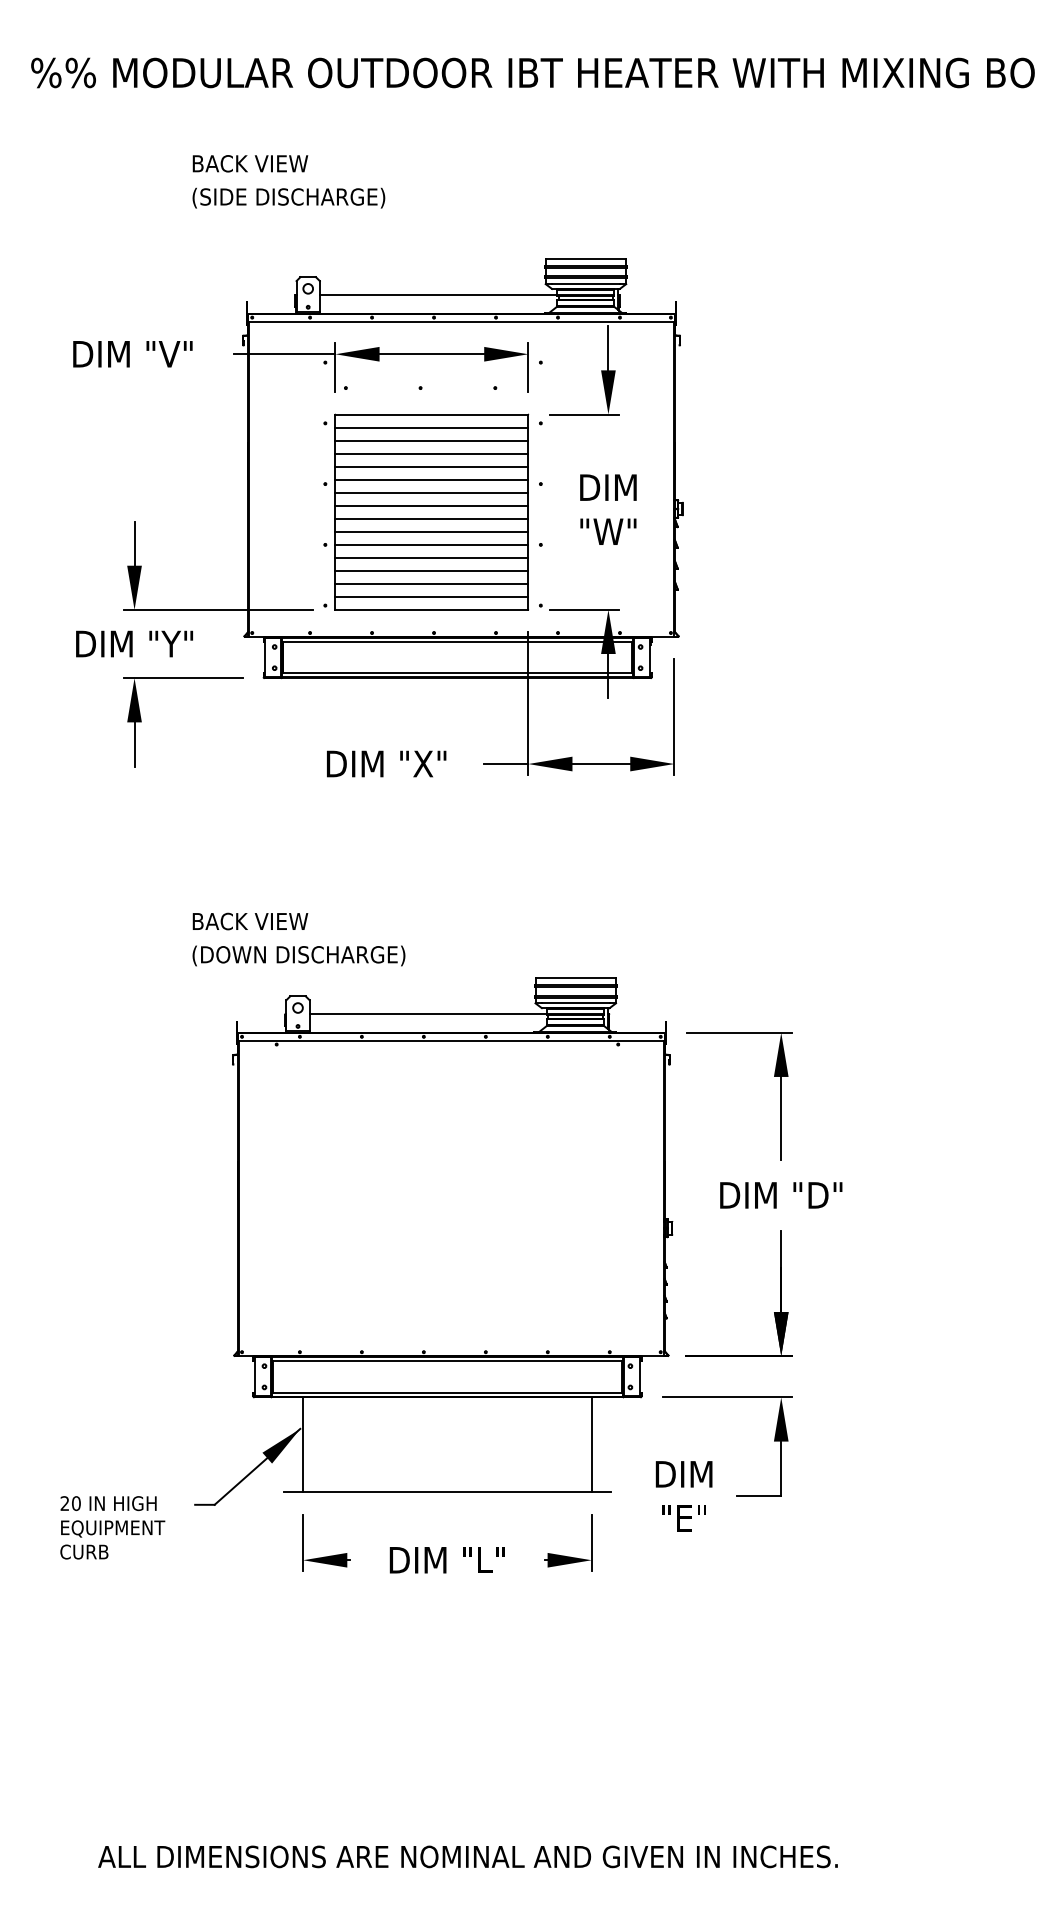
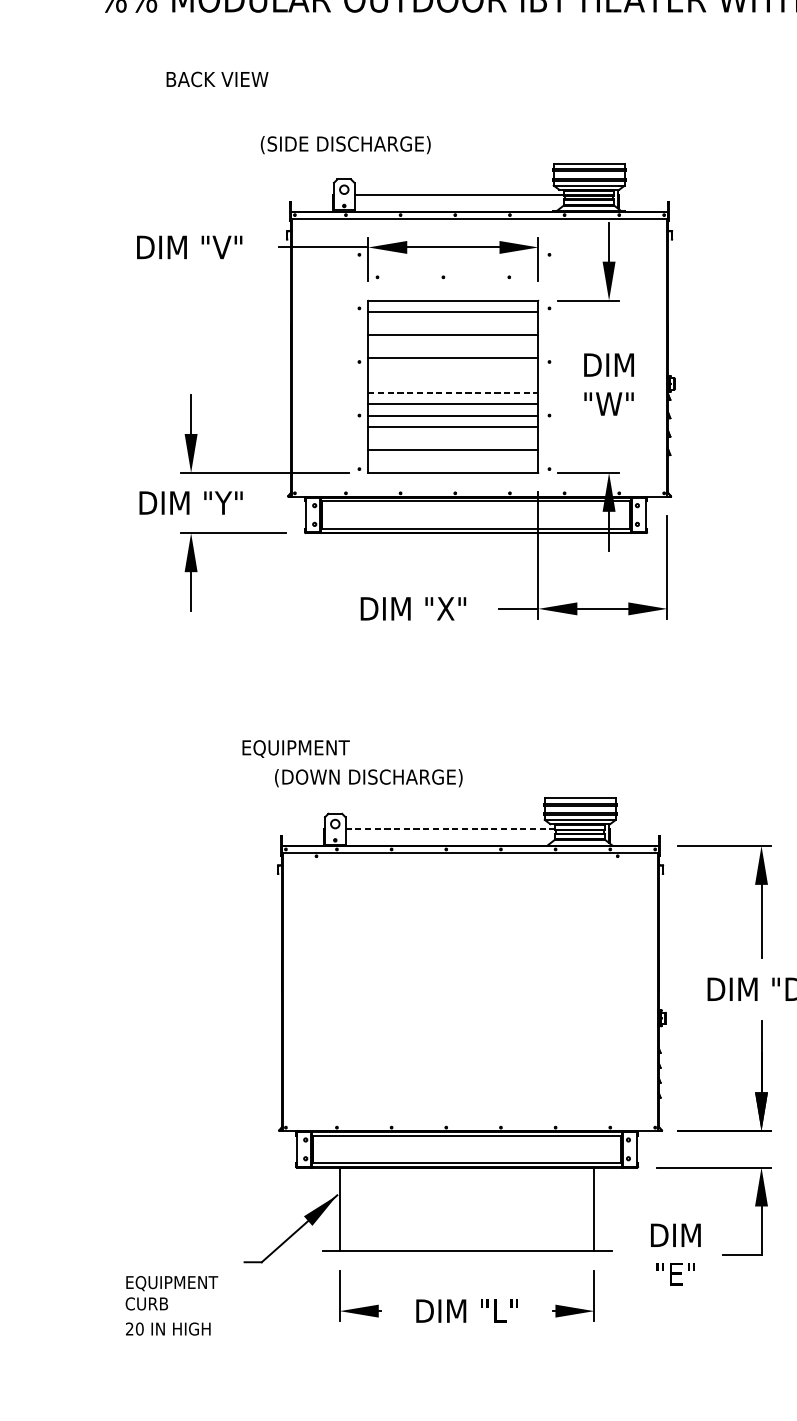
text: (250, 163) -> (217, 79), moved
text: (288, 197) -> (345, 144), moved
line: (431, 440) -> (453, 323), removed
line: (431, 466) -> (453, 346), removed
line: (431, 492) -> (453, 369), removed
line: (431, 505) -> (453, 380), removed
line: (432, 518) -> (453, 392), solid -> dashed
line: (431, 571) -> (453, 439), removed
line: (431, 597) -> (453, 461), removed
text: (256, 922) -> (298, 748), BACK VIEW -> EQUIPMENT
text: (298, 955) -> (368, 777), moved
line: (428, 1013) -> (450, 828), solid -> dashed
text: (108, 1503) -> (168, 1329), moved

